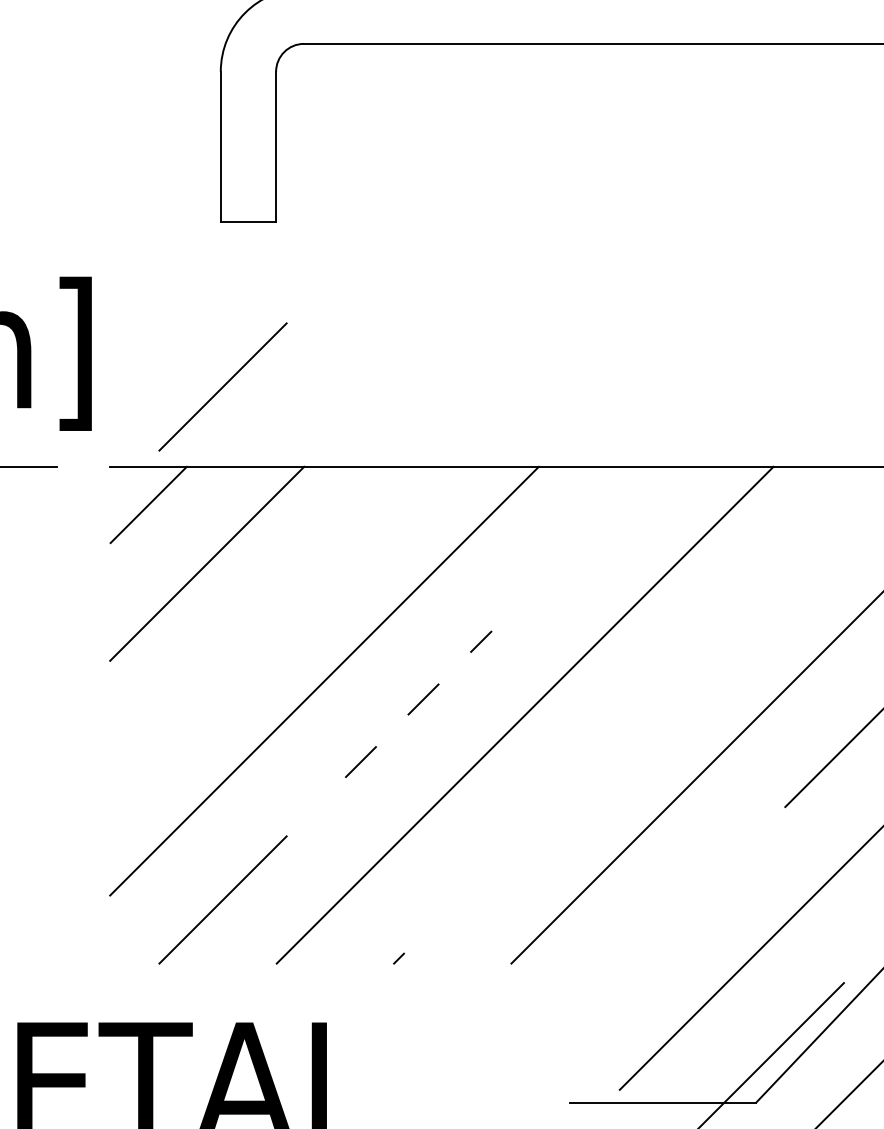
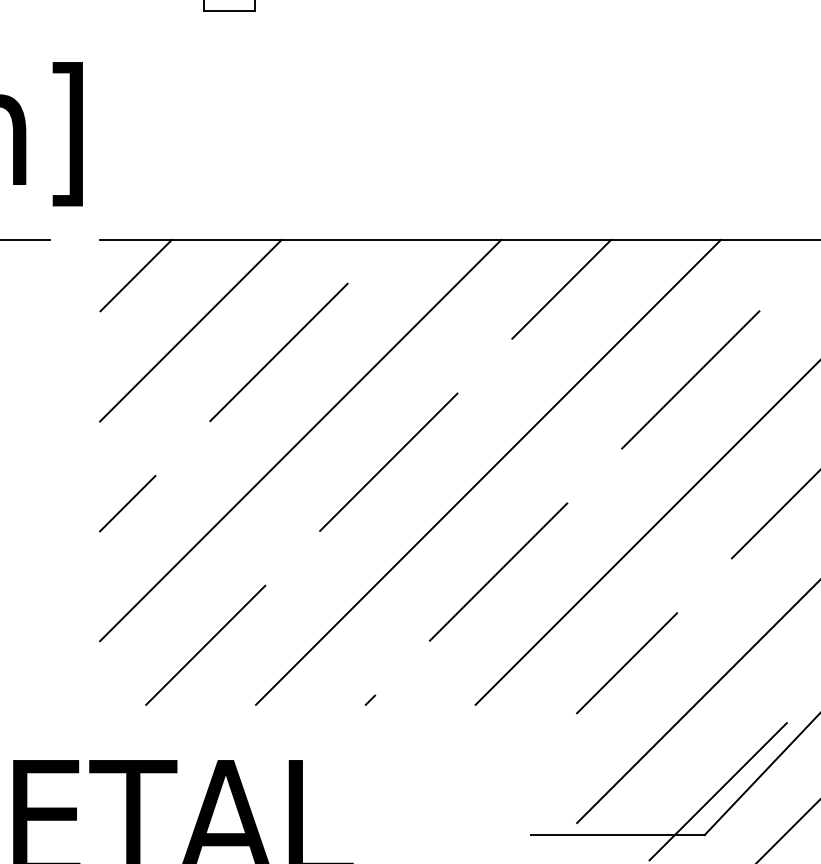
line: (222, 386) -> (205, 164), removed
line: (603, 519) -> (561, 289), added
line: (300, 586) -> (278, 351), added
line: (740, 616) -> (689, 380), added
line: (418, 704) -> (388, 462), dashed -> solid
line: (139, 748) -> (127, 503), added
line: (535, 821) -> (498, 571), added
line: (672, 918) -> (626, 662), added

